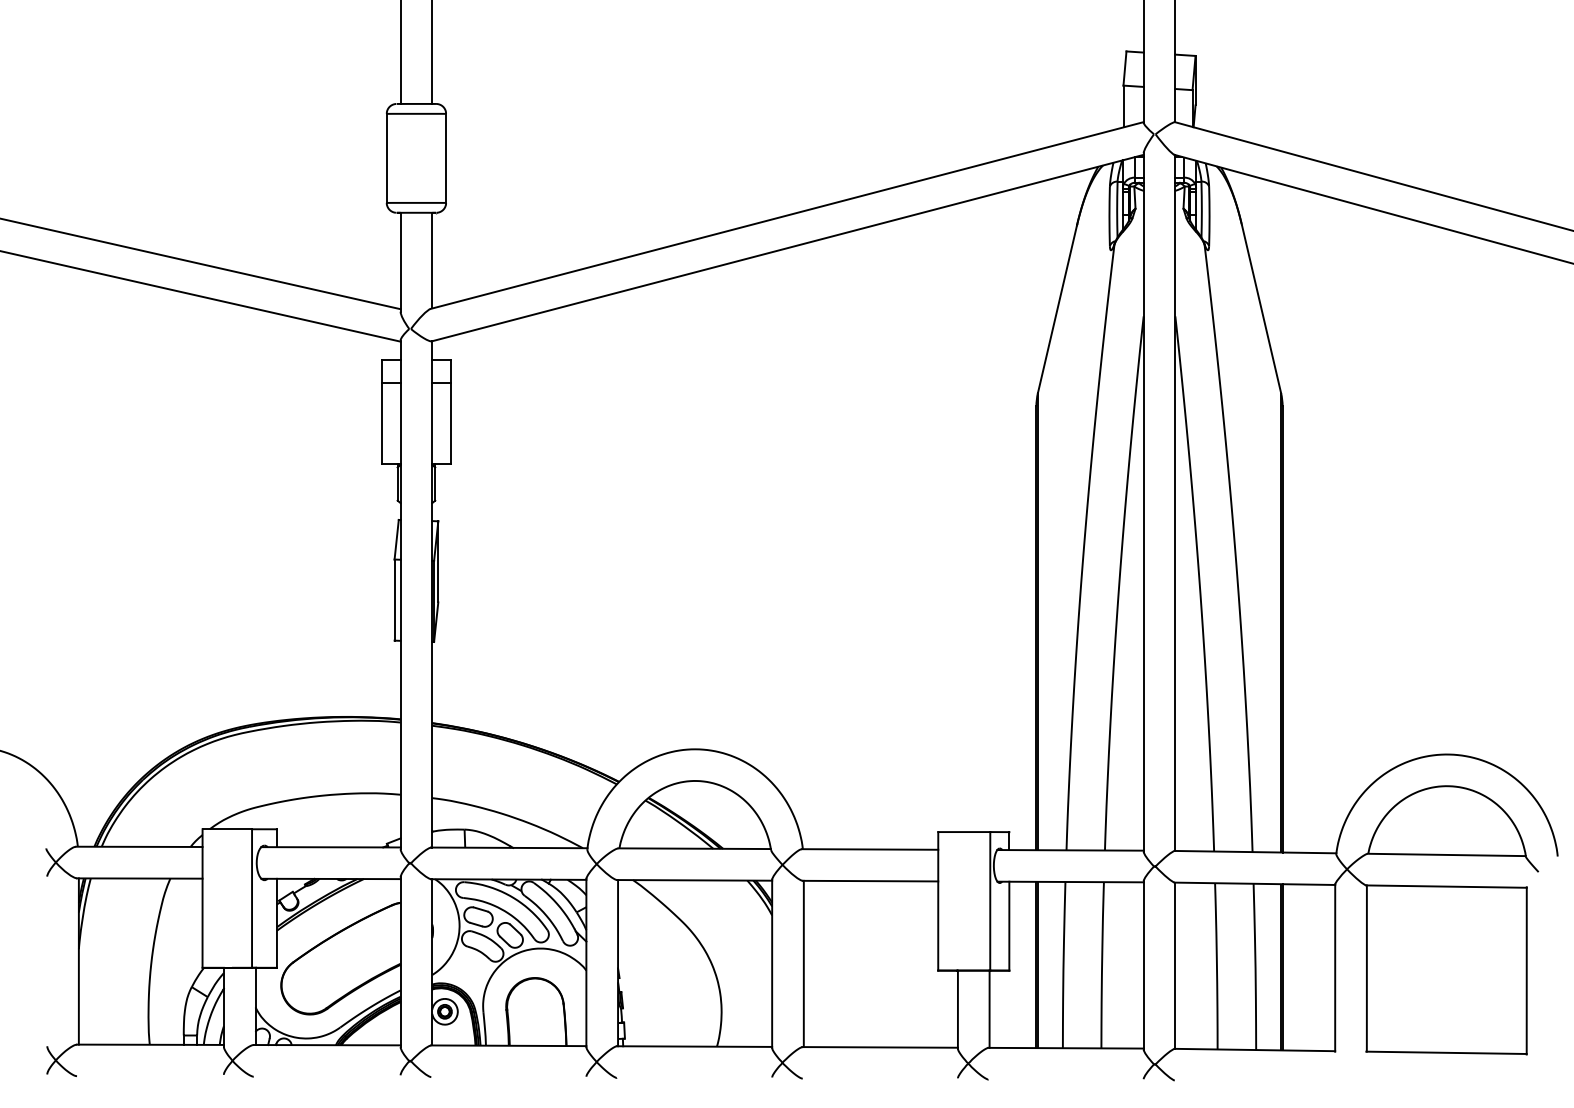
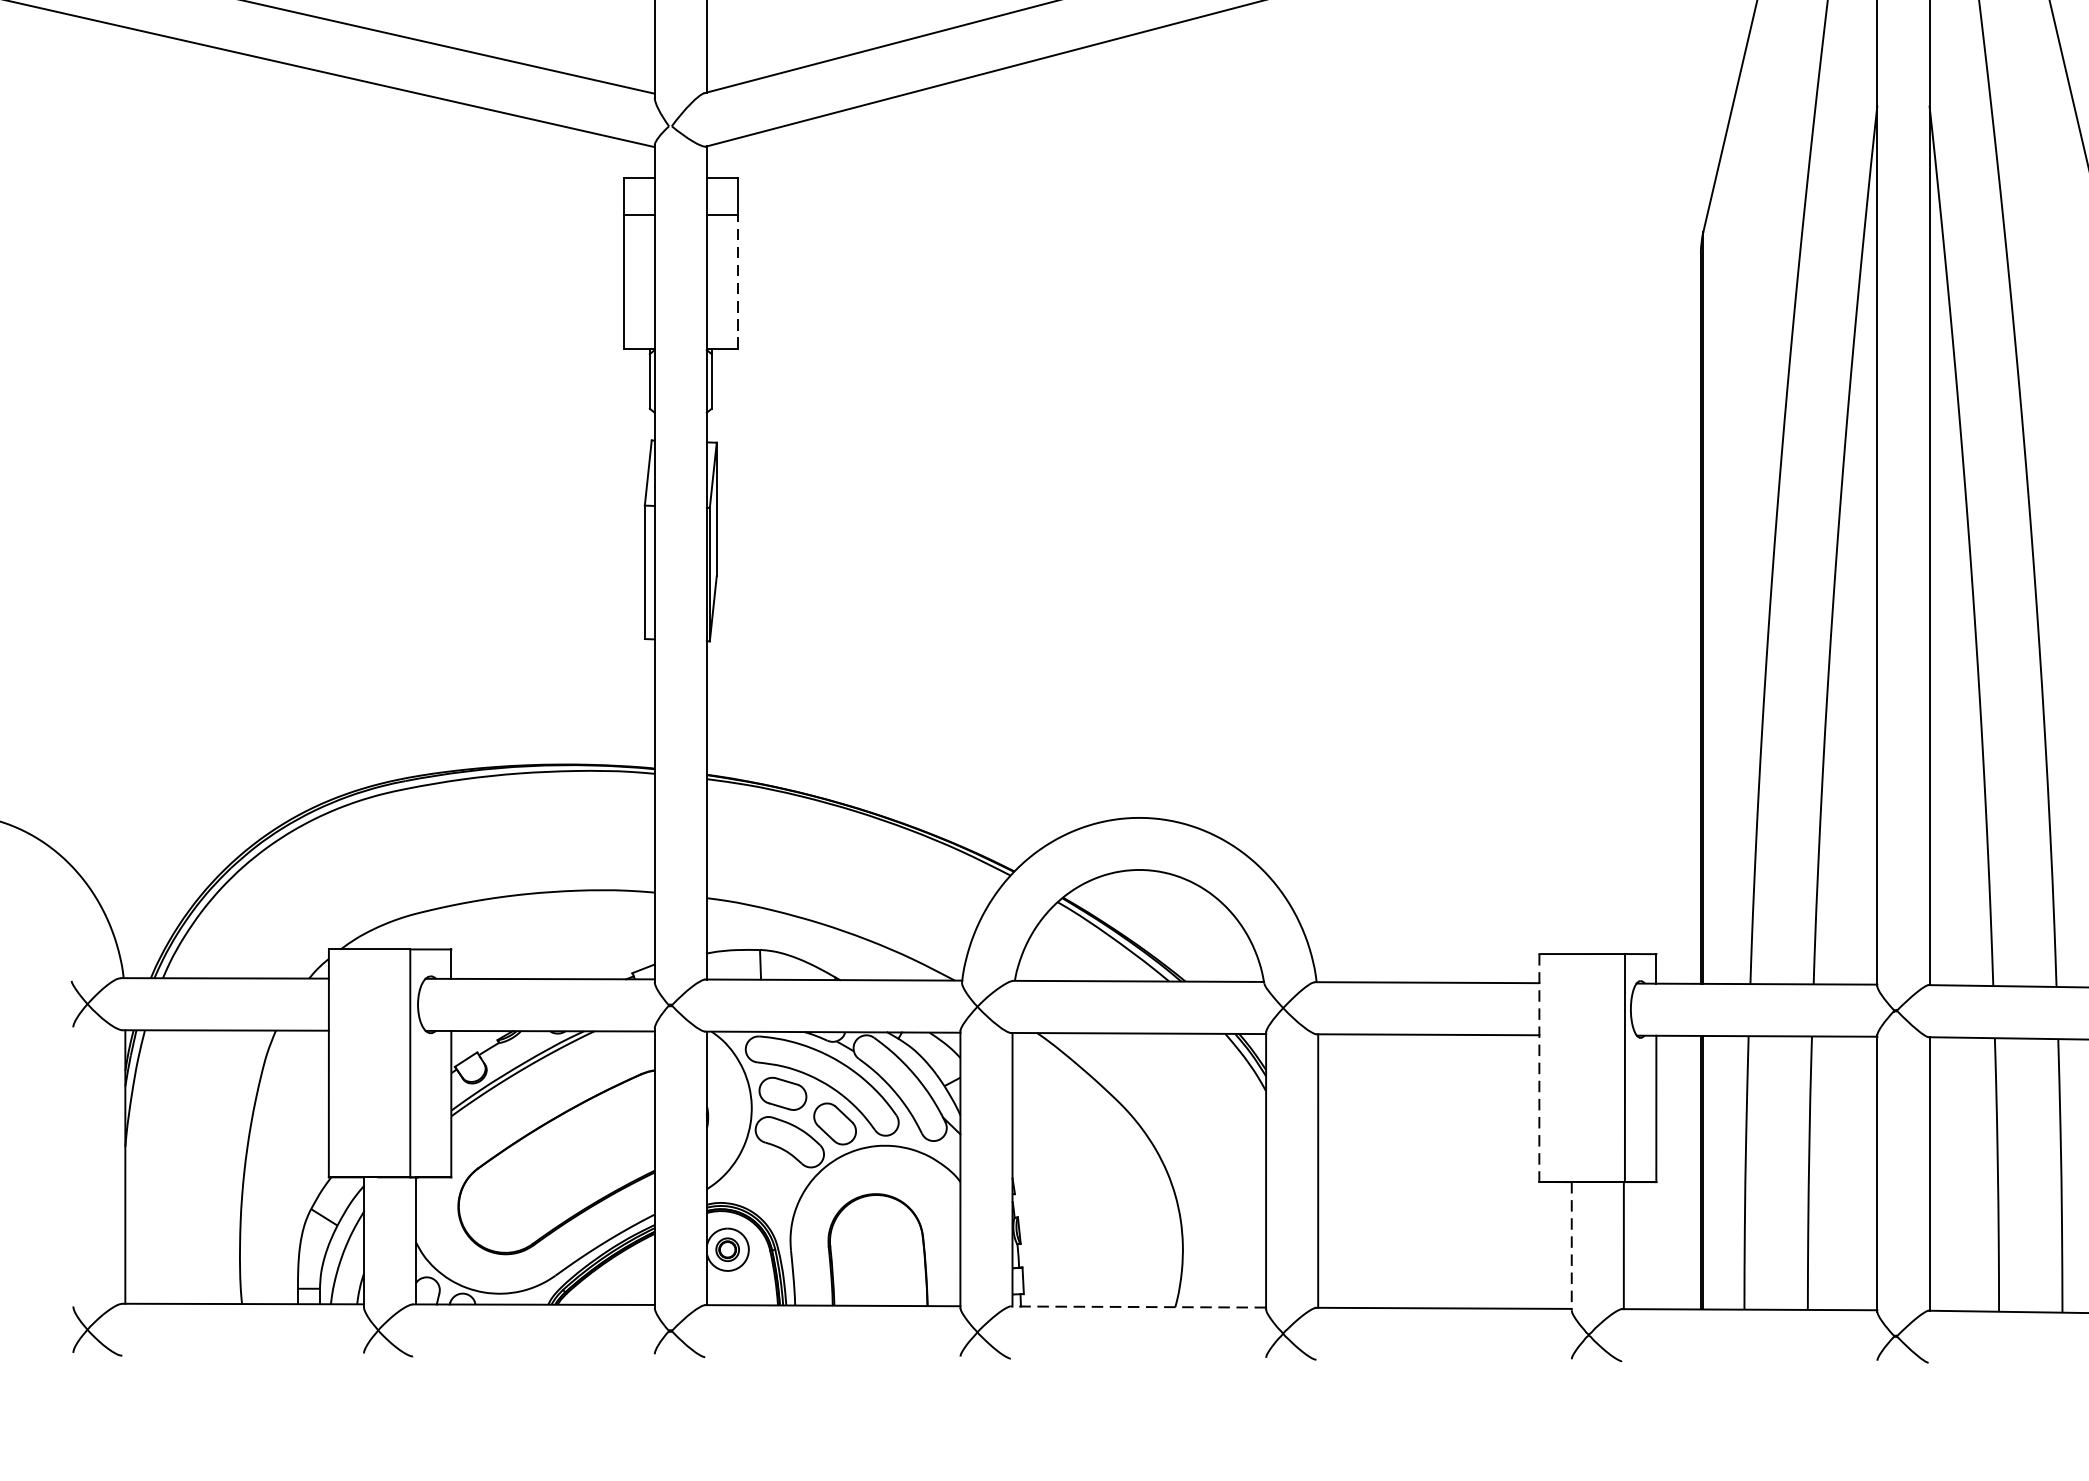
line: (451, 423) -> (738, 281), solid -> dashed
line: (938, 901) -> (1539, 1068), solid -> dashed
line: (957, 1010) -> (1571, 1247), solid -> dashed
line: (694, 1046) -> (1138, 1306), solid -> dashed

